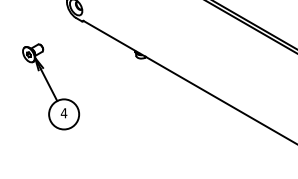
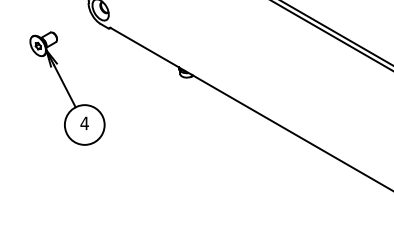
part: (51, 86) -> (68, 88), moved

